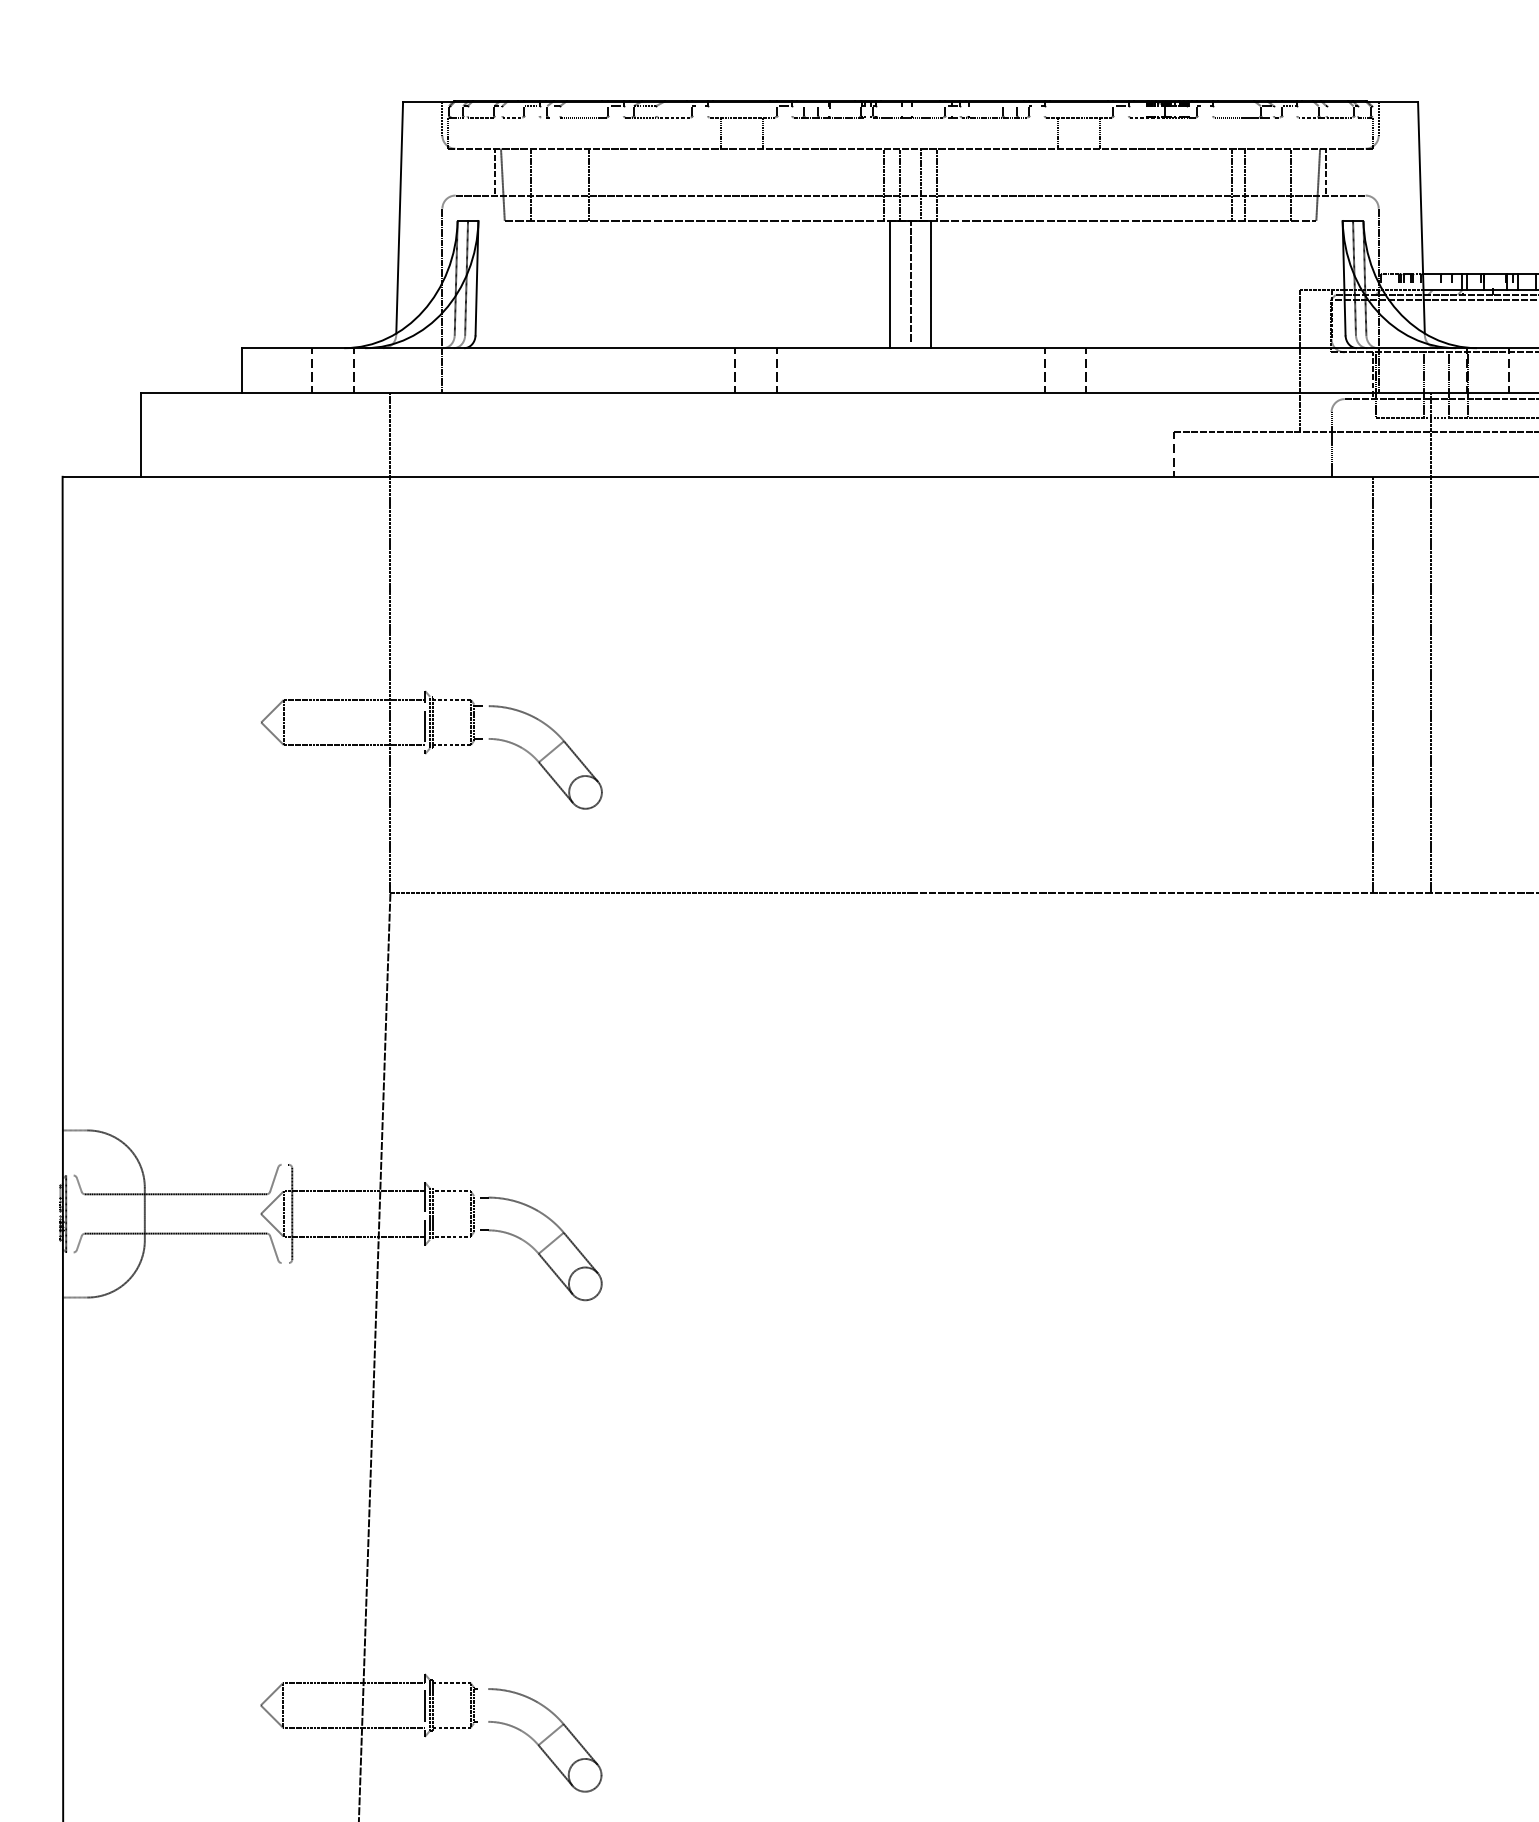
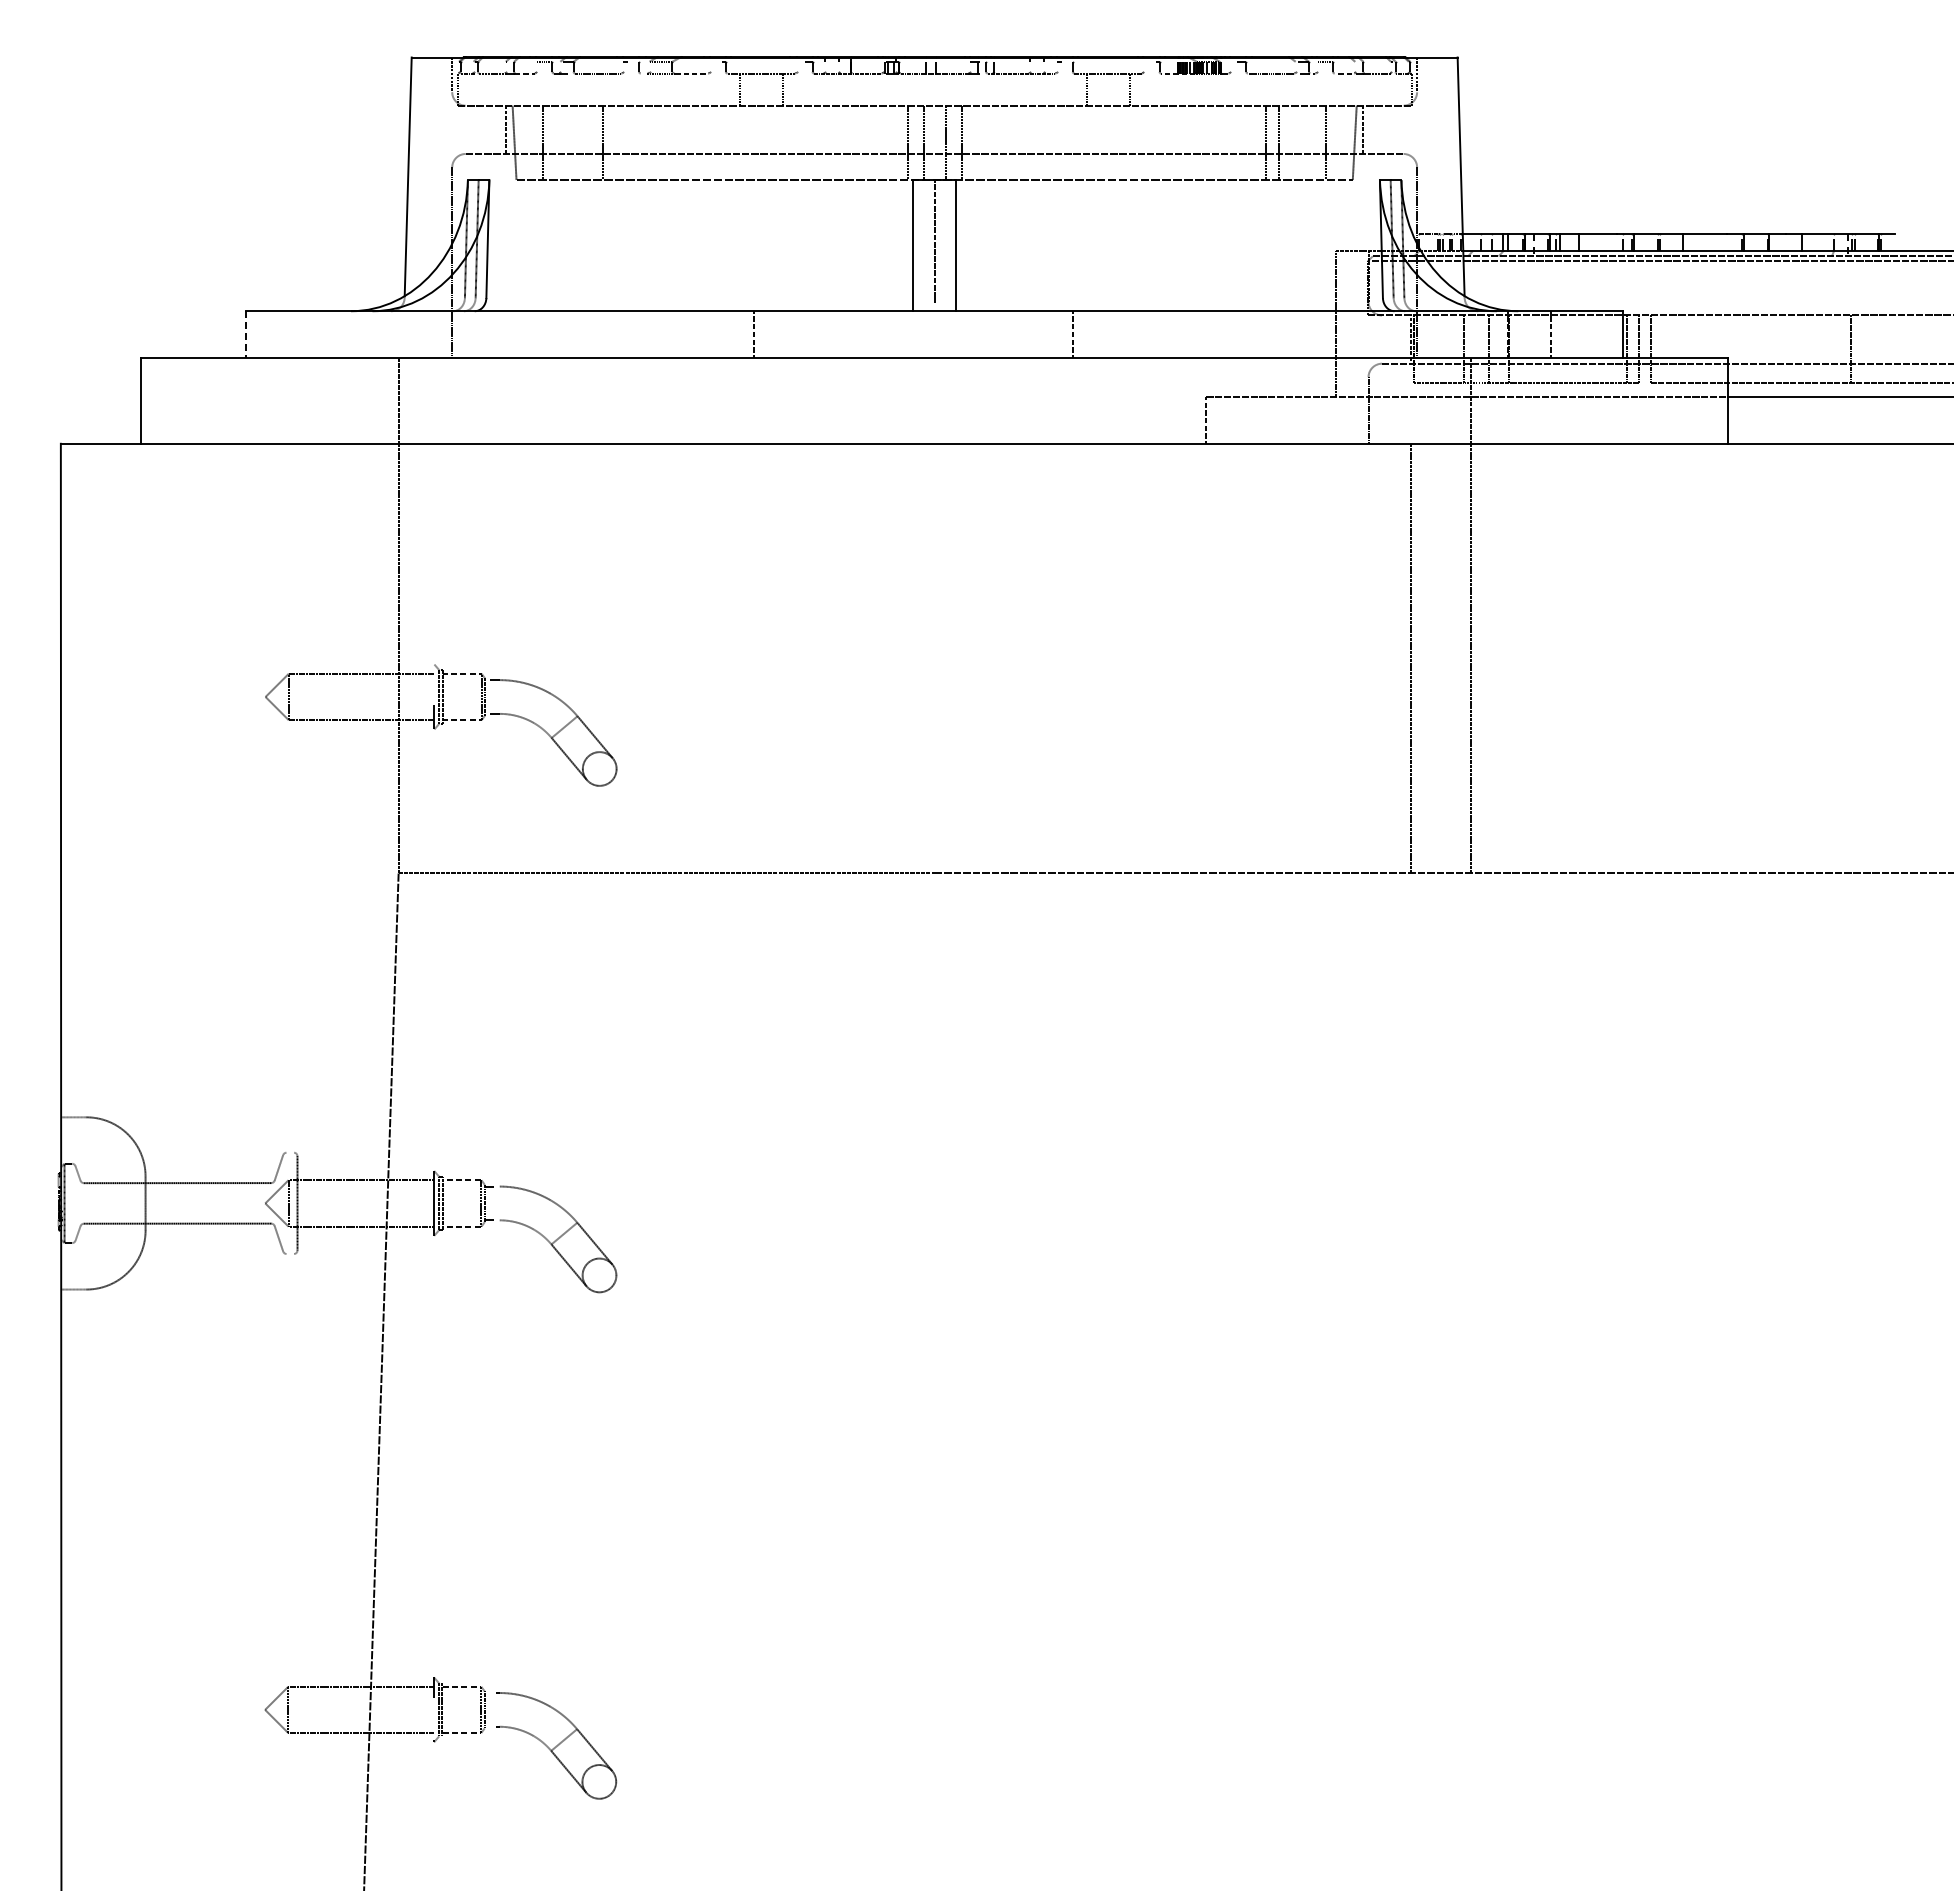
line: (241, 370) -> (245, 334), solid -> dashed
line: (312, 370) -> (318, 334), removed
line: (353, 370) -> (360, 334), removed
line: (776, 370) -> (796, 334), removed
line: (1086, 370) -> (1115, 334), removed

